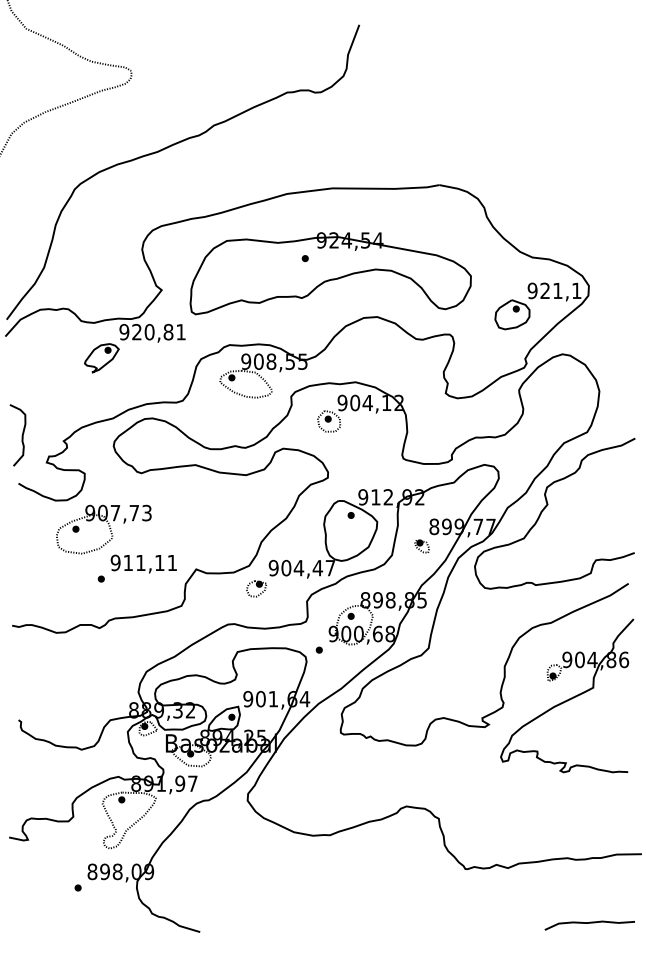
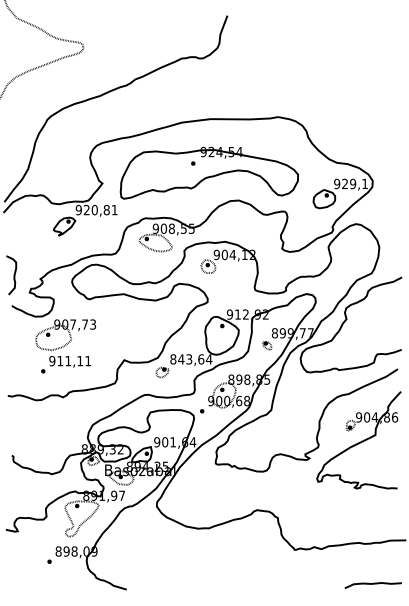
text: (558, 290) -> (353, 183), 921,1 -> 929,1
text: (136, 568) -> (65, 364), moved
text: (302, 568) -> (191, 359), 904,47 -> 843,64

